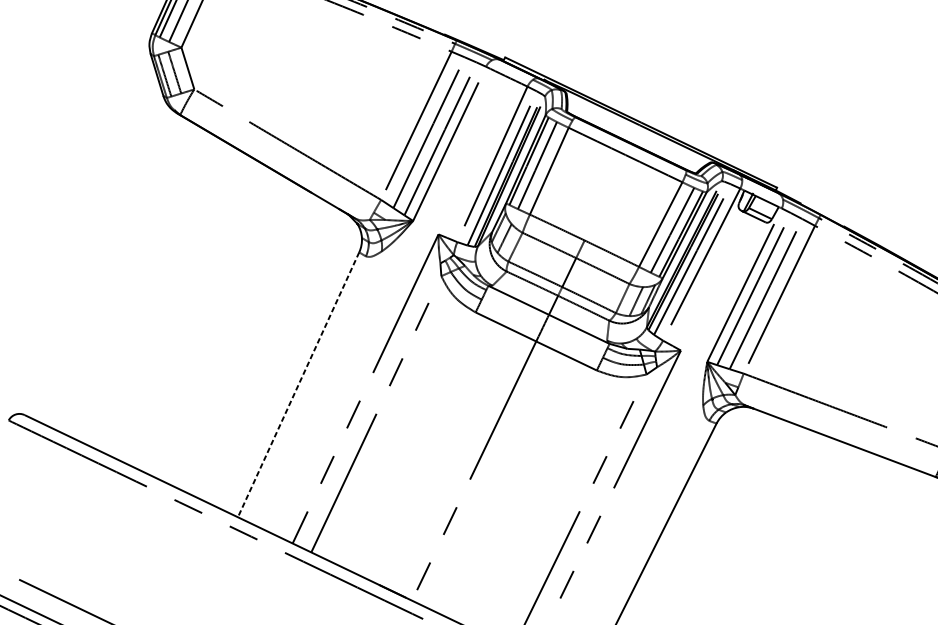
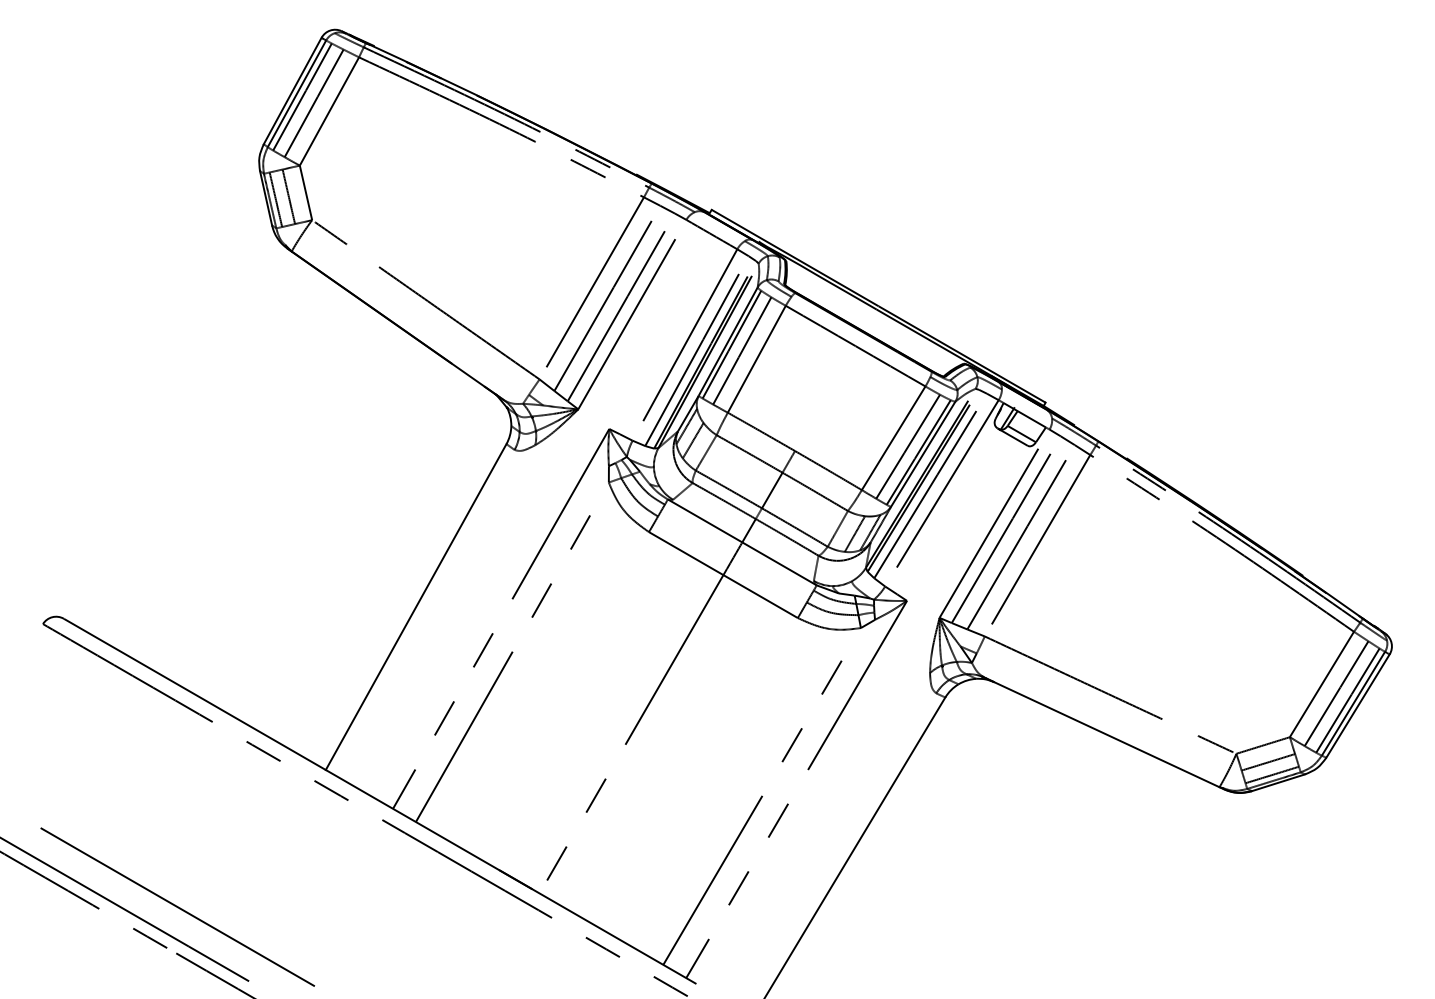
line: (298, 385) -> (415, 607), dashed -> solid

